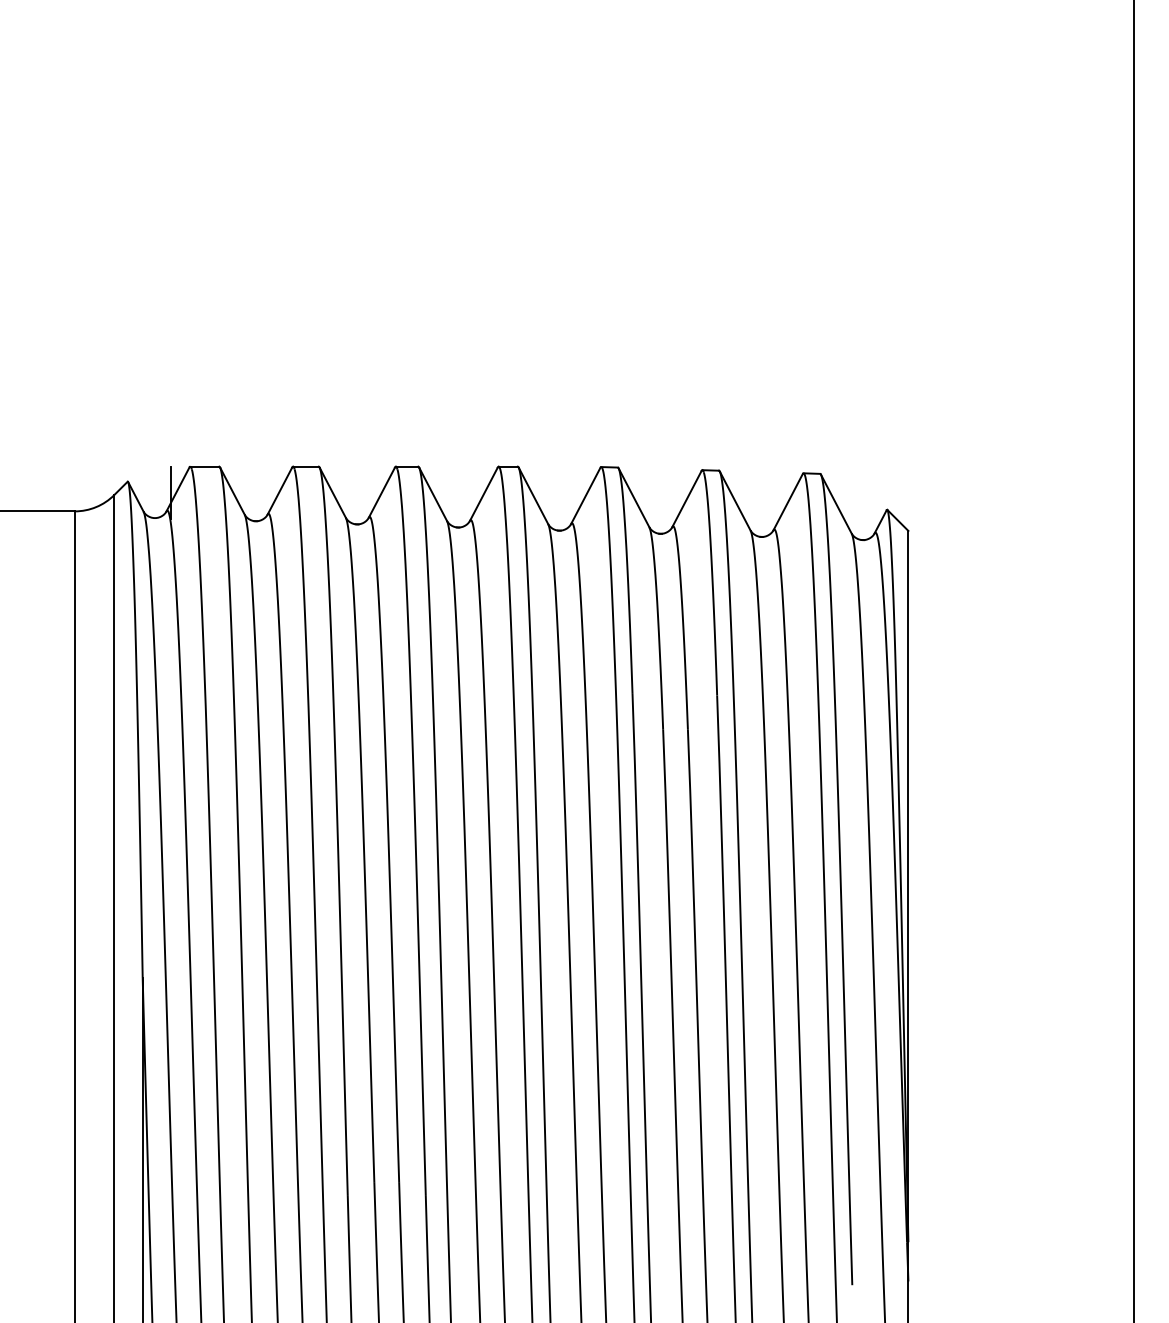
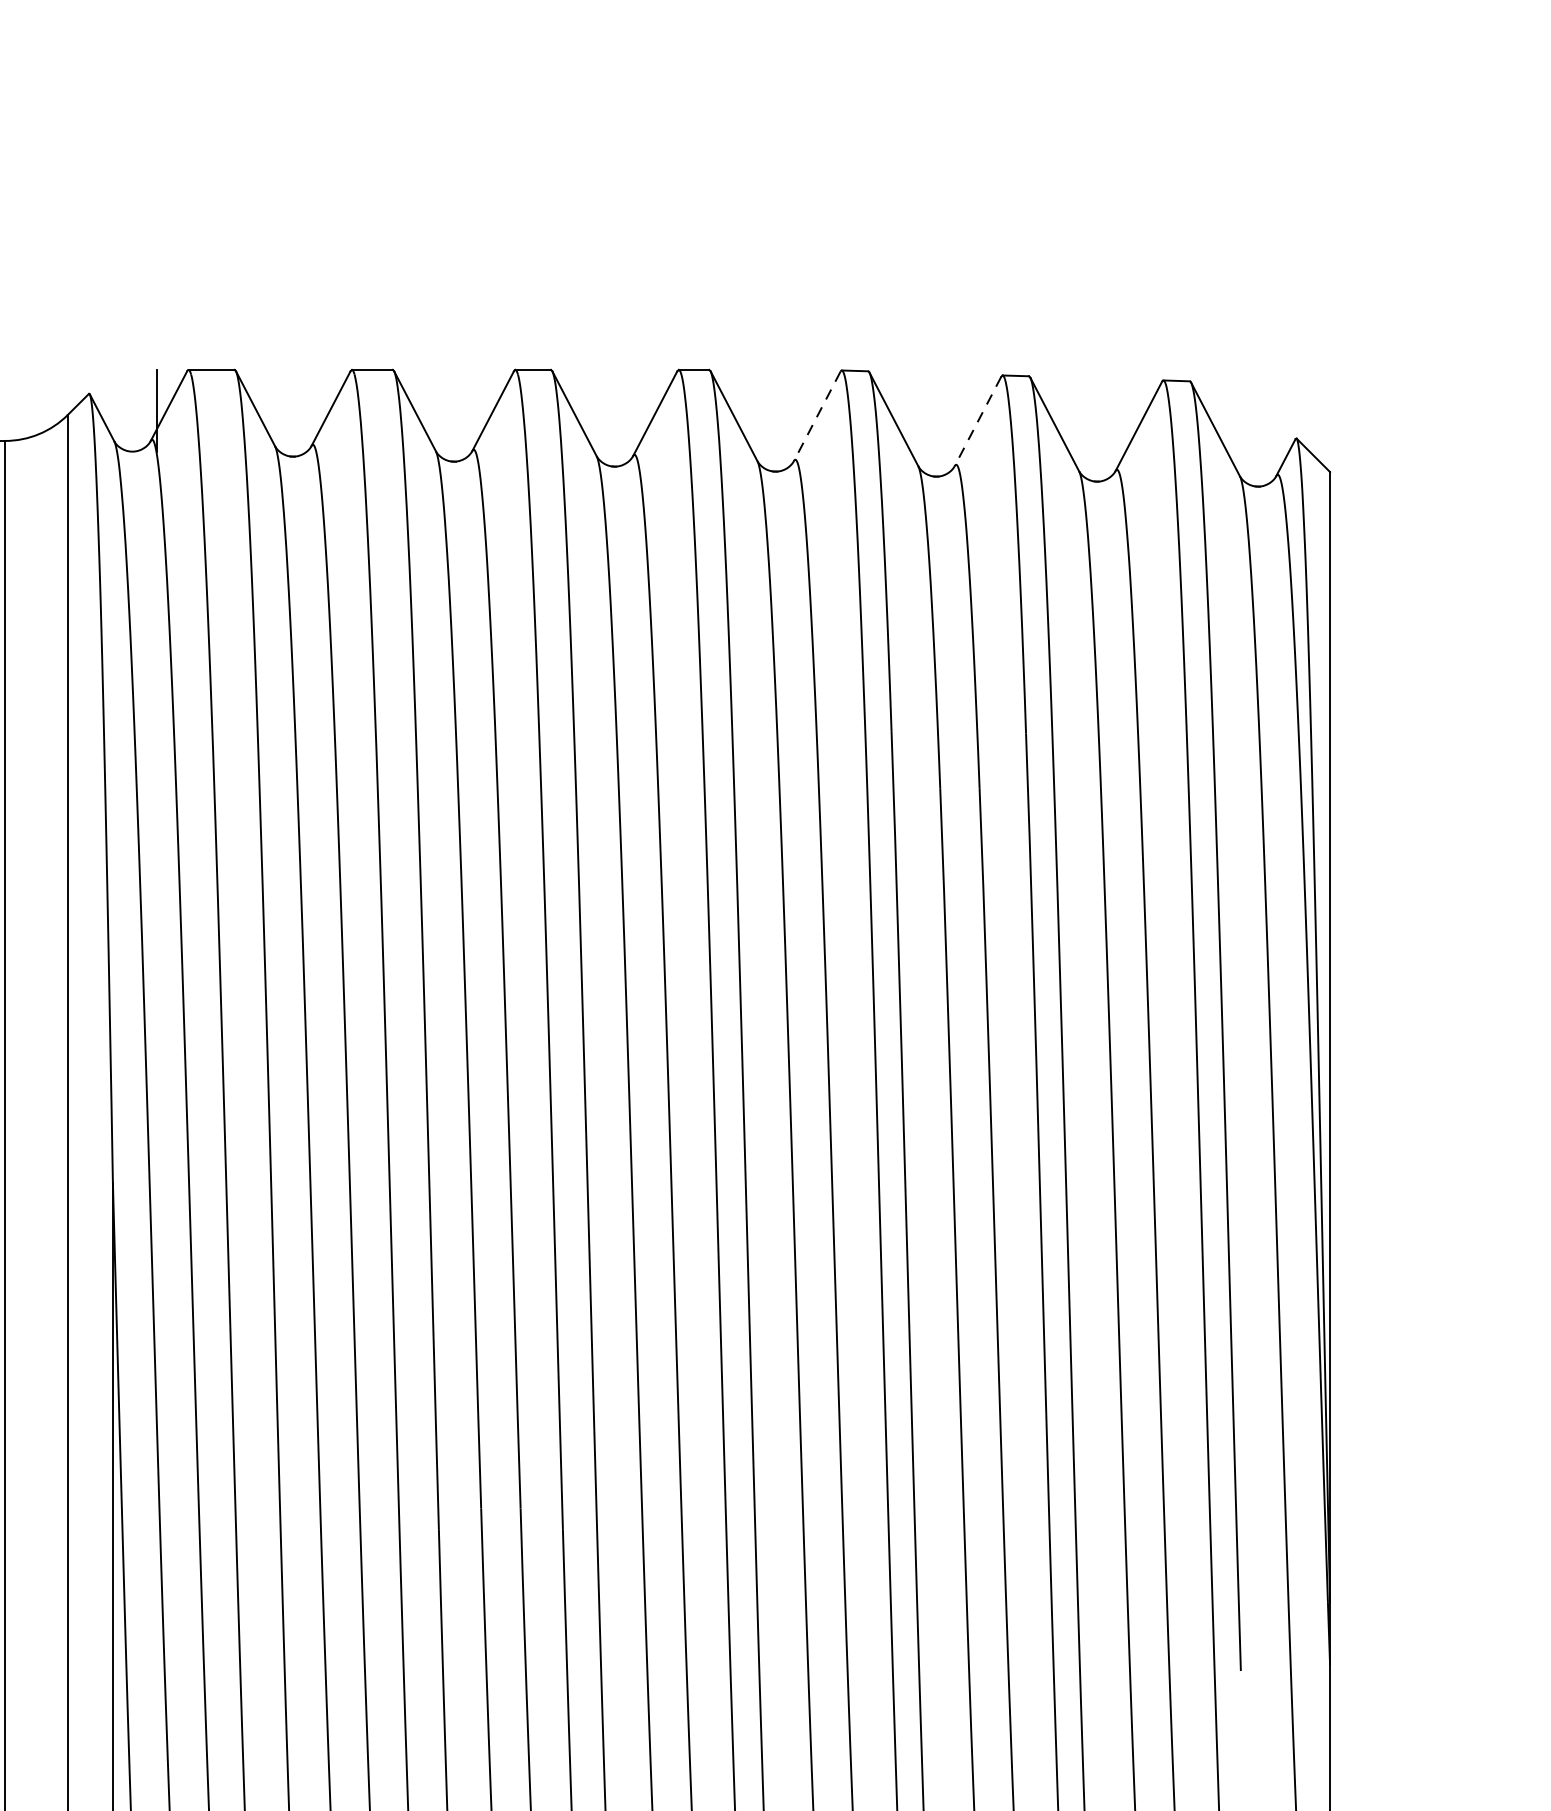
line: (585, 496) -> (816, 417), solid -> dashed
line: (686, 499) -> (977, 422), solid -> dashed

